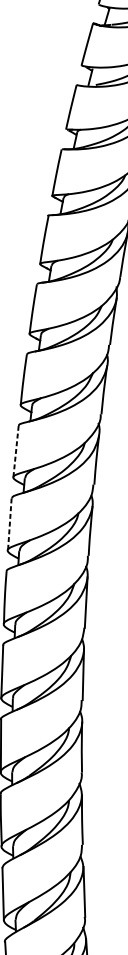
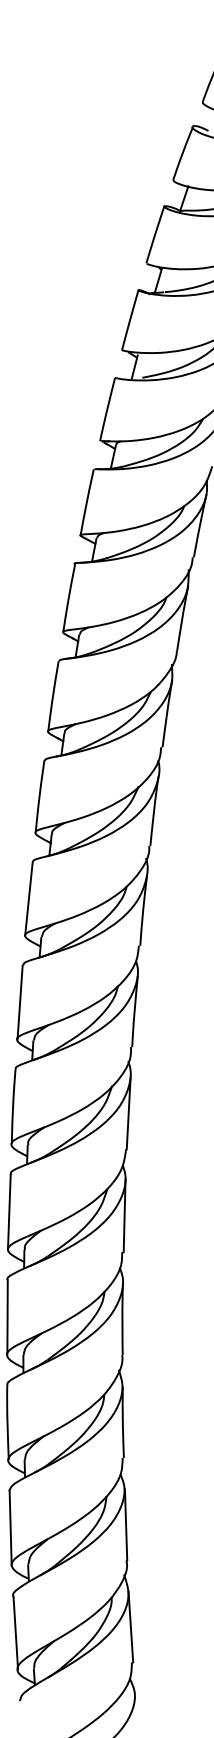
line: (15, 451) -> (28, 898), dashed -> solid
line: (10, 524) -> (20, 1002), dashed -> solid

